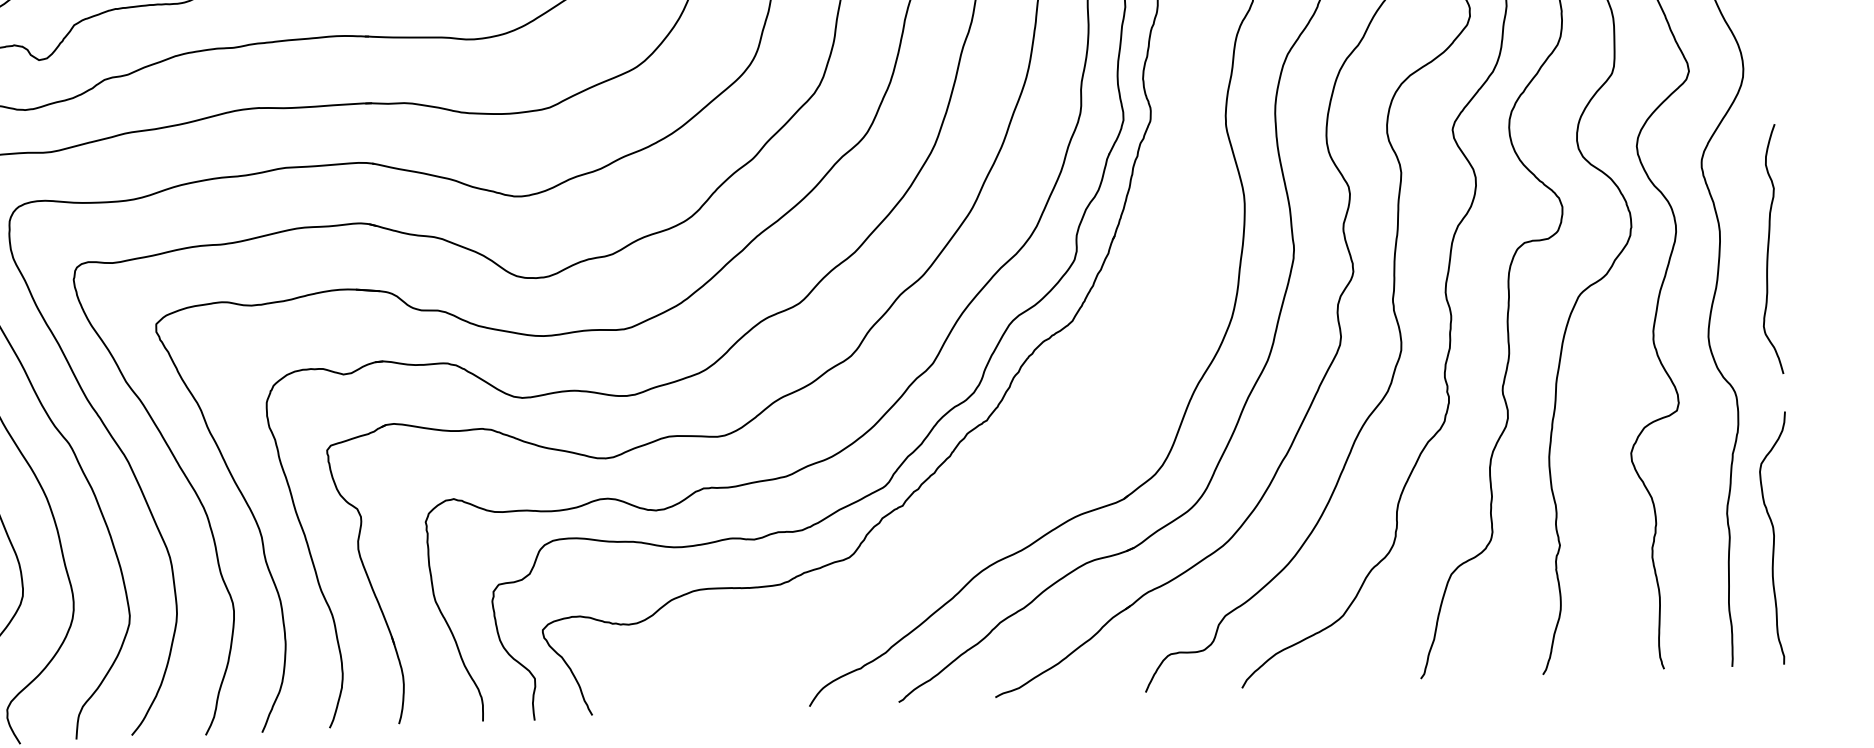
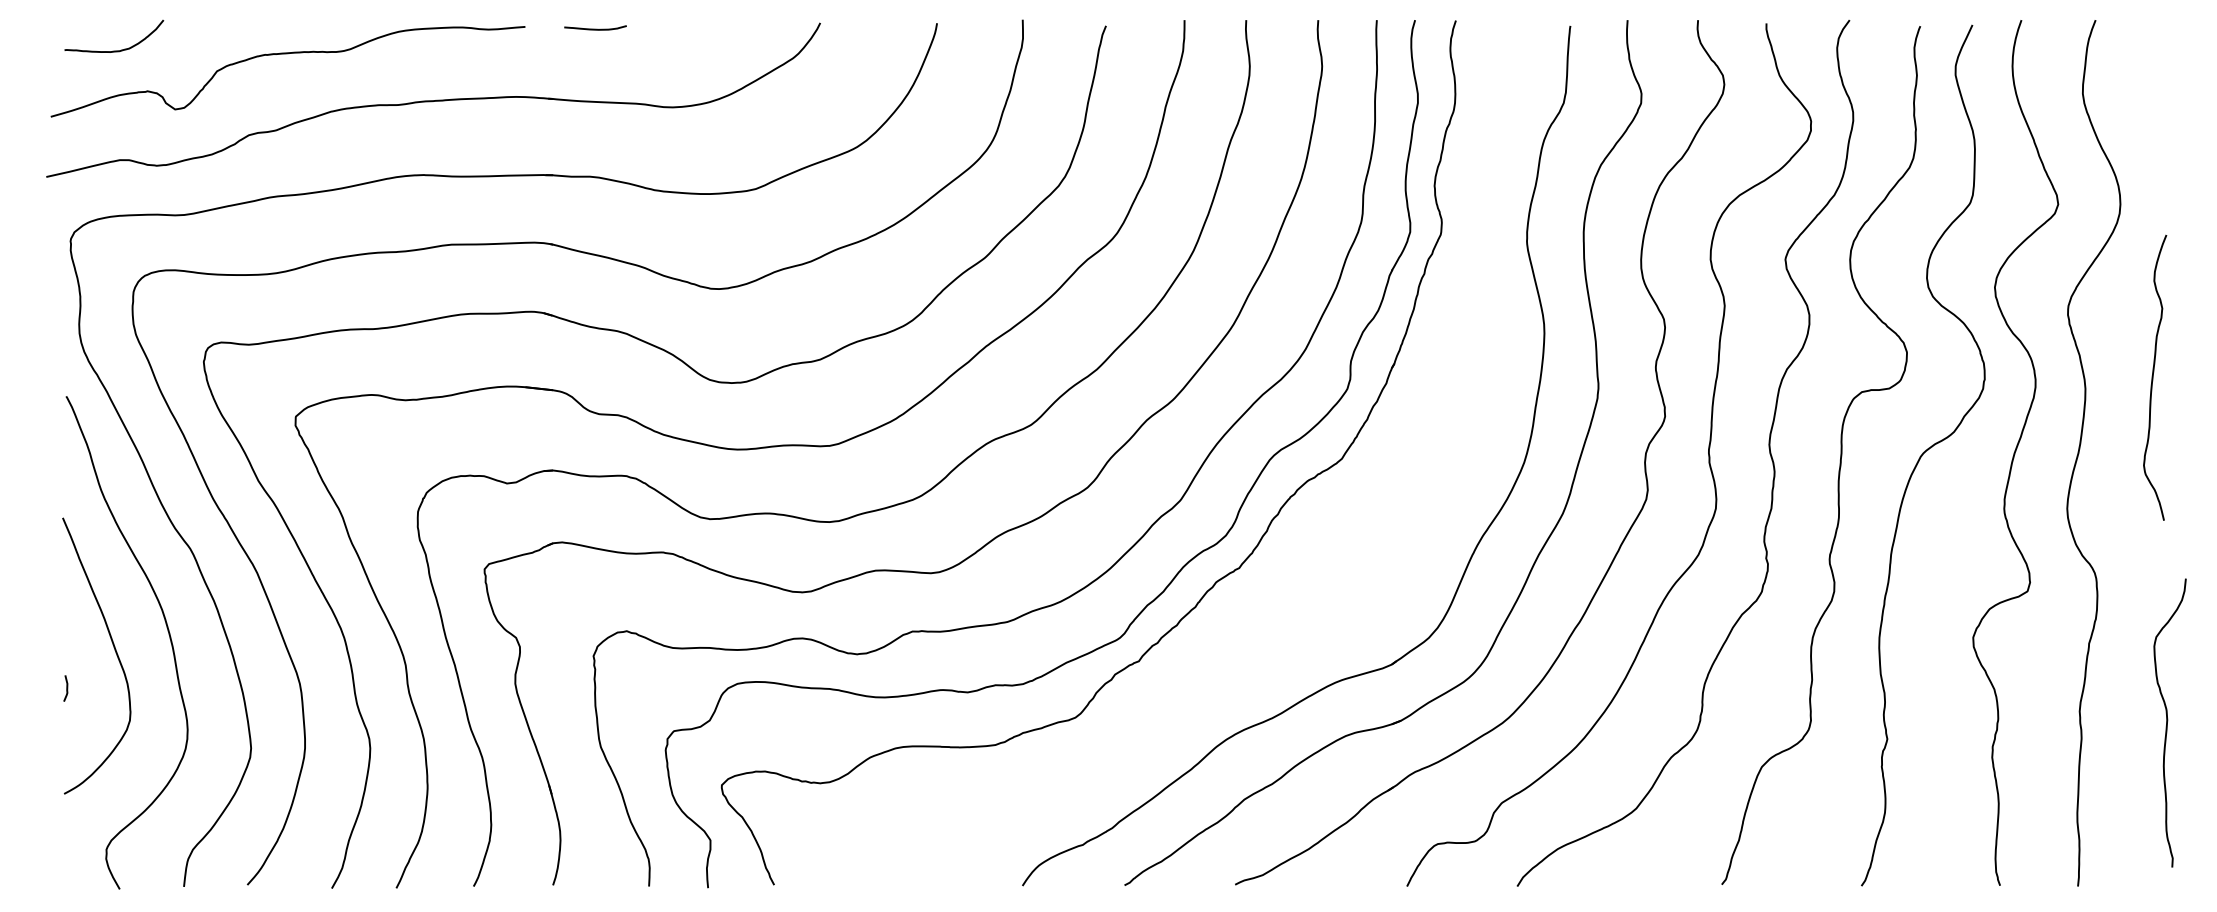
curve: (1768, 249) -> (2153, 377), moved
curve: (1775, 537) -> (2168, 721), moved

